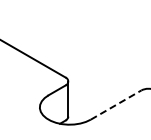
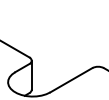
line: (116, 104) -> (71, 79), dashed -> solid

